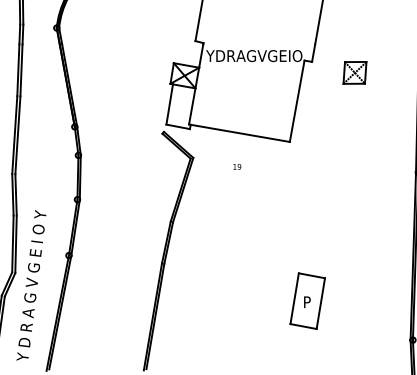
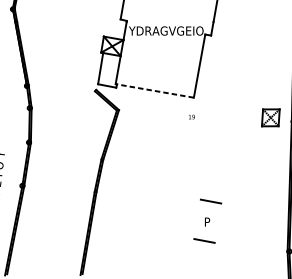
part: (354, 72) -> (270, 117), moved
line: (238, 133) -> (154, 91), solid -> dashed
text: (237, 166) -> (192, 116), moved
line: (294, 298) -> (197, 219), removed
line: (320, 303) -> (217, 223), removed

